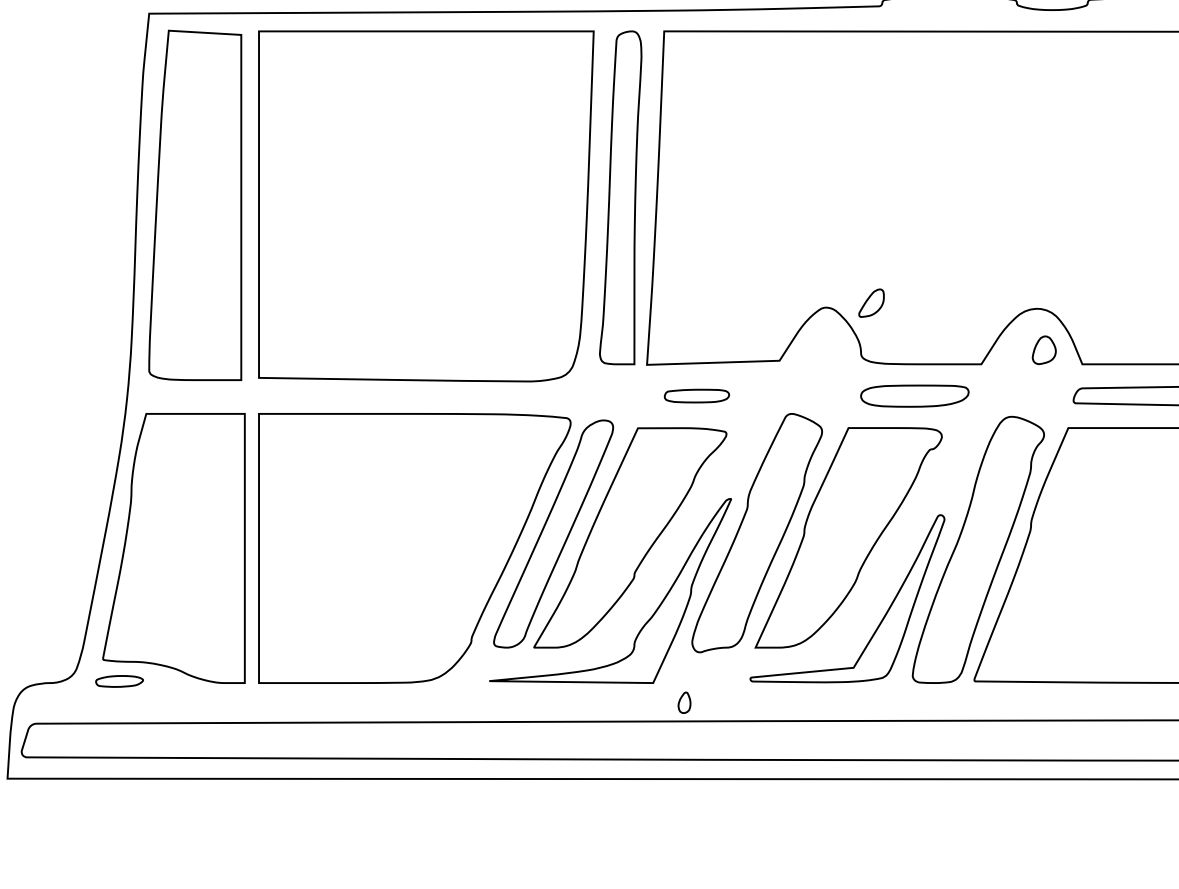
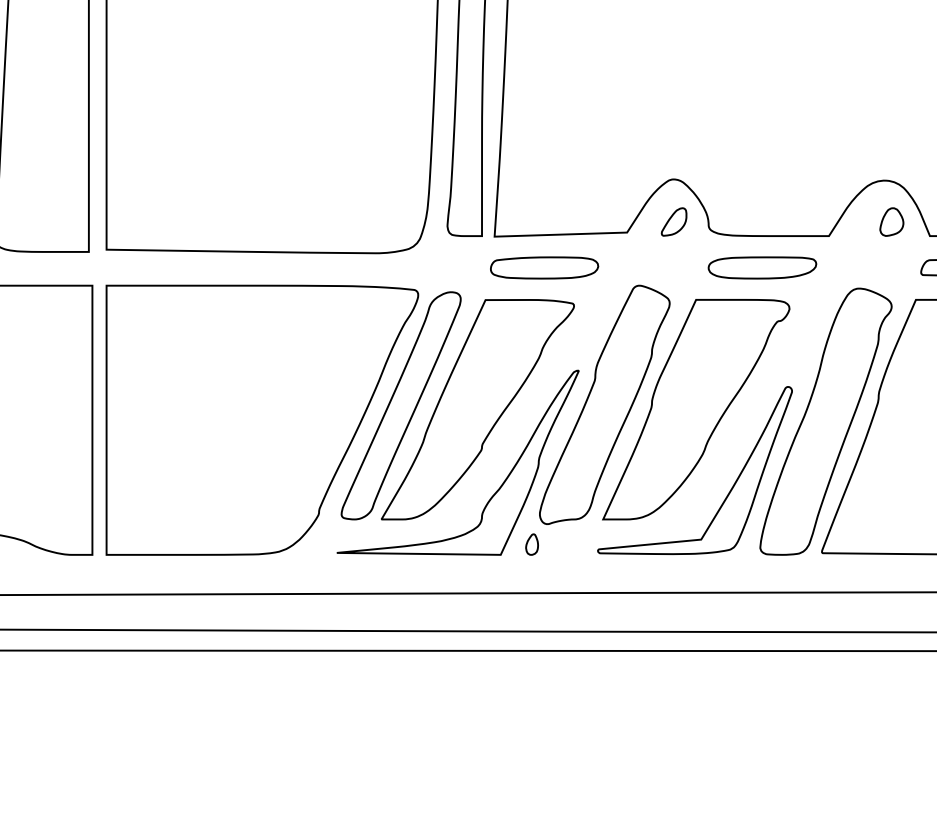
part: (871, 302) -> (674, 221), moved
part: (696, 395) -> (544, 267), size x1.67
part: (684, 702) -> (532, 544), moved

